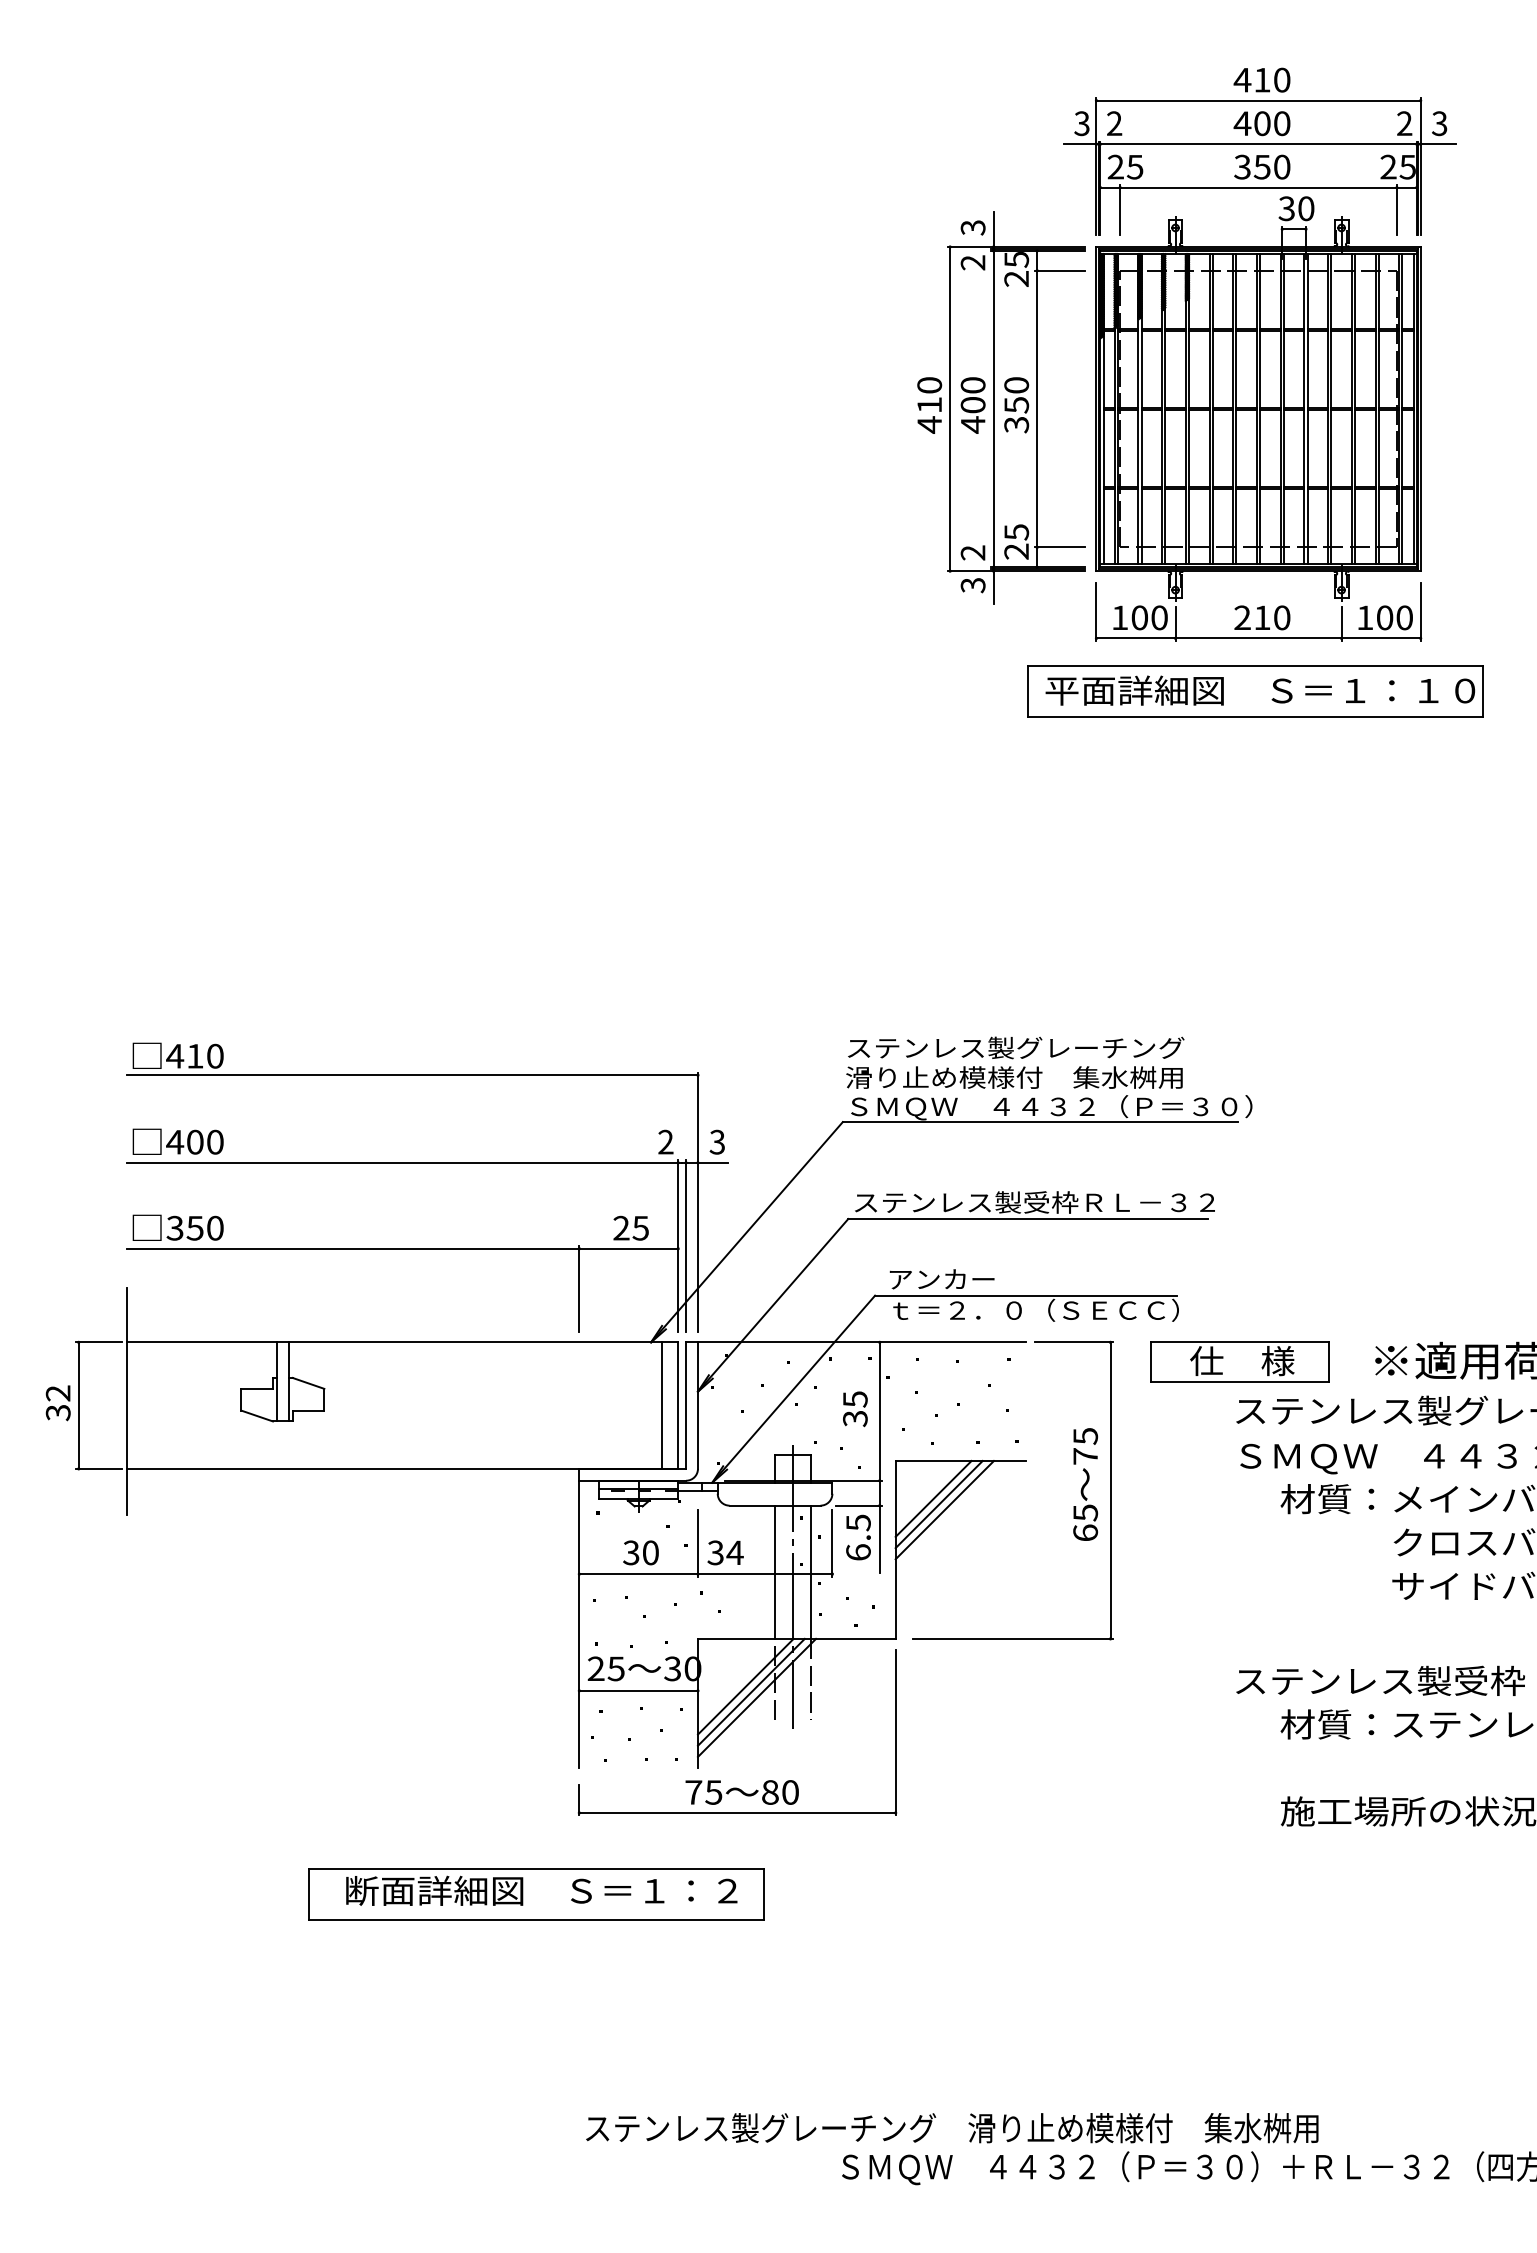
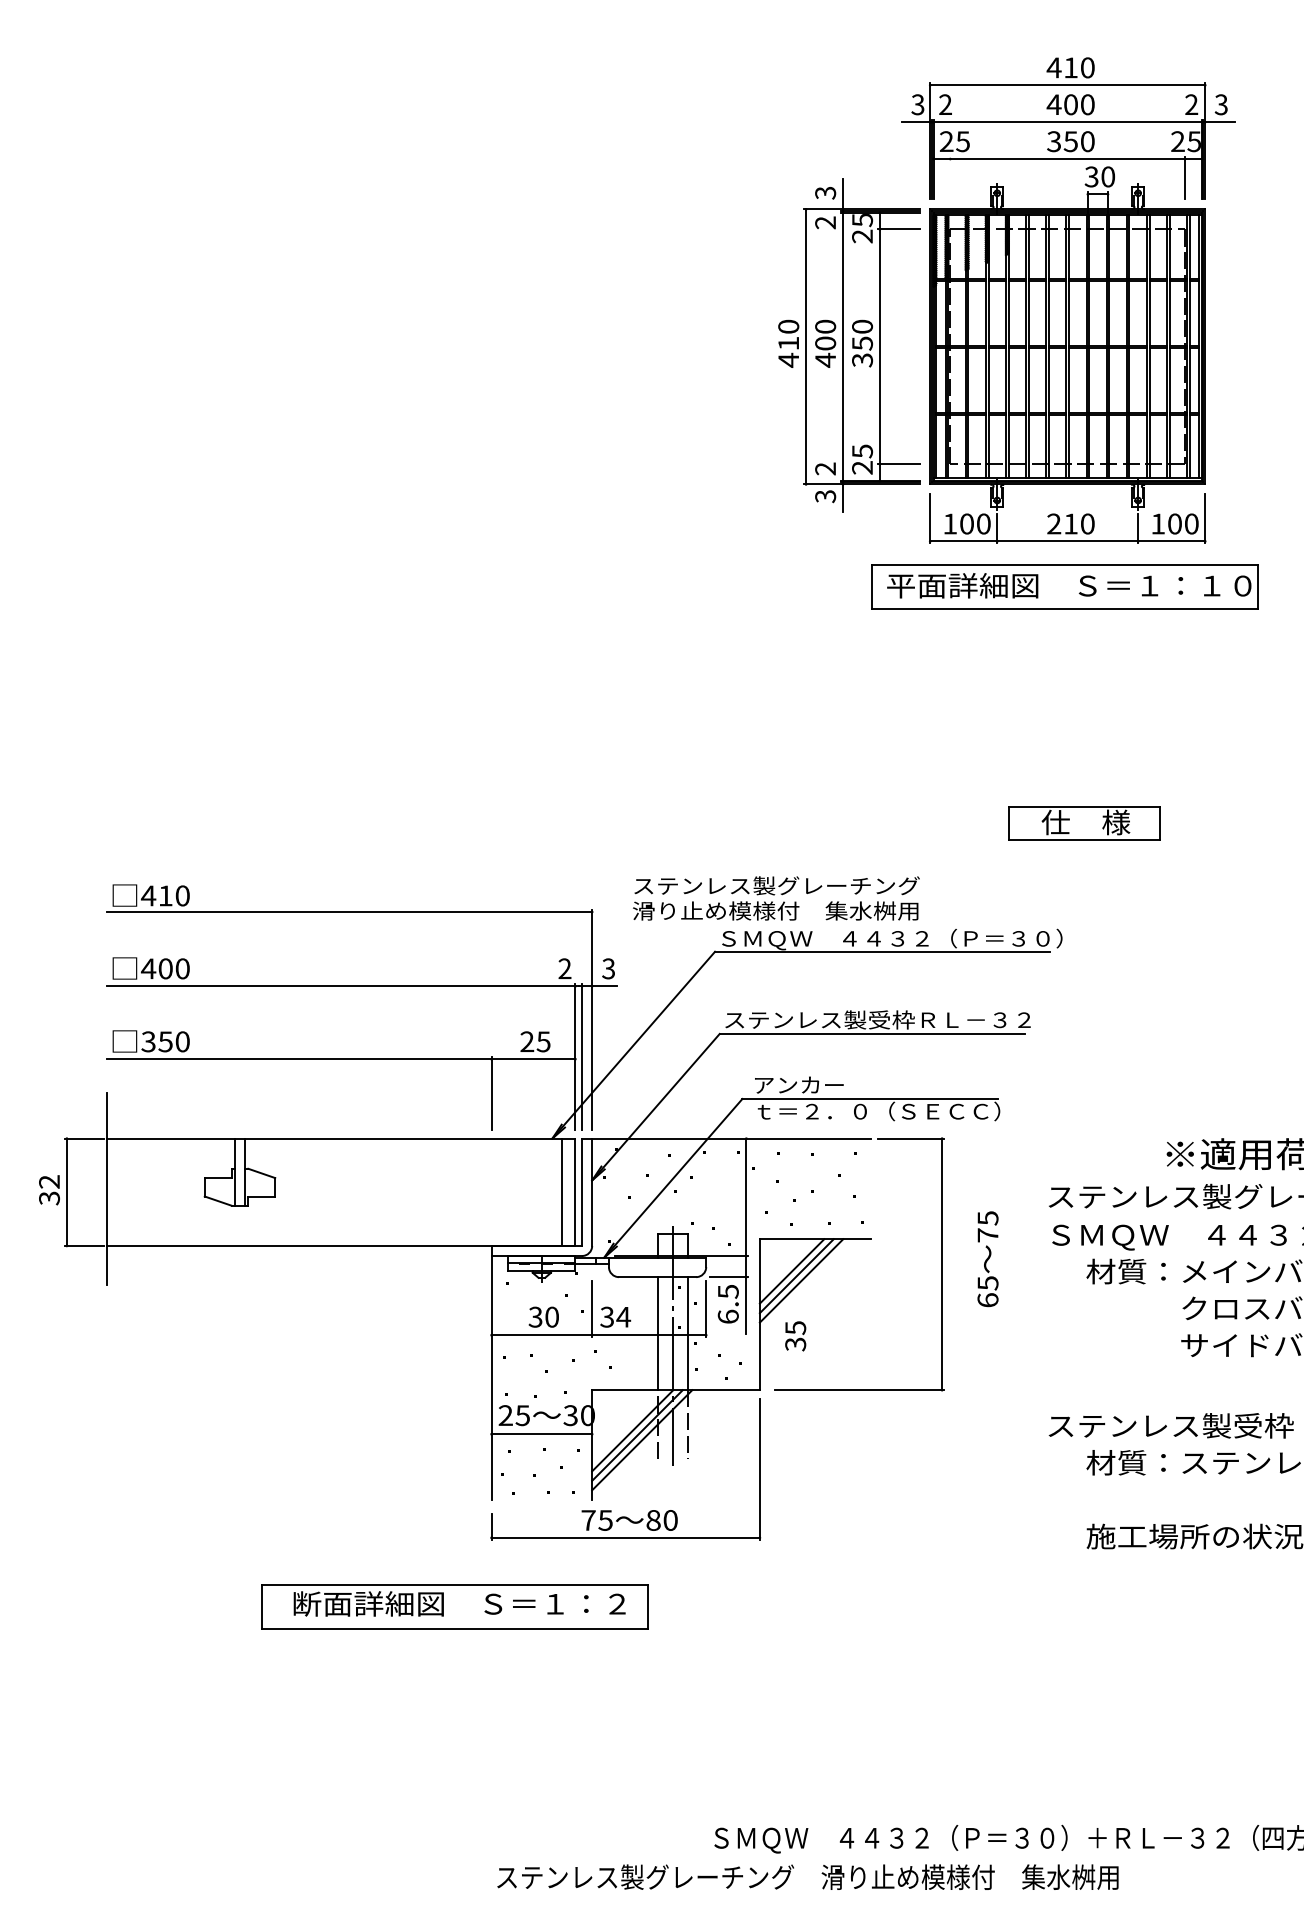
line: (1120, 210) -> (950, 178), removed
text: (1015, 1062) -> (776, 898), moved
part: (1240, 1362) -> (1084, 823), moved
text: (855, 1409) -> (795, 1336), moved
text: (1085, 1484) -> (987, 1259), moved
text: (951, 2127) -> (807, 1876), moved

